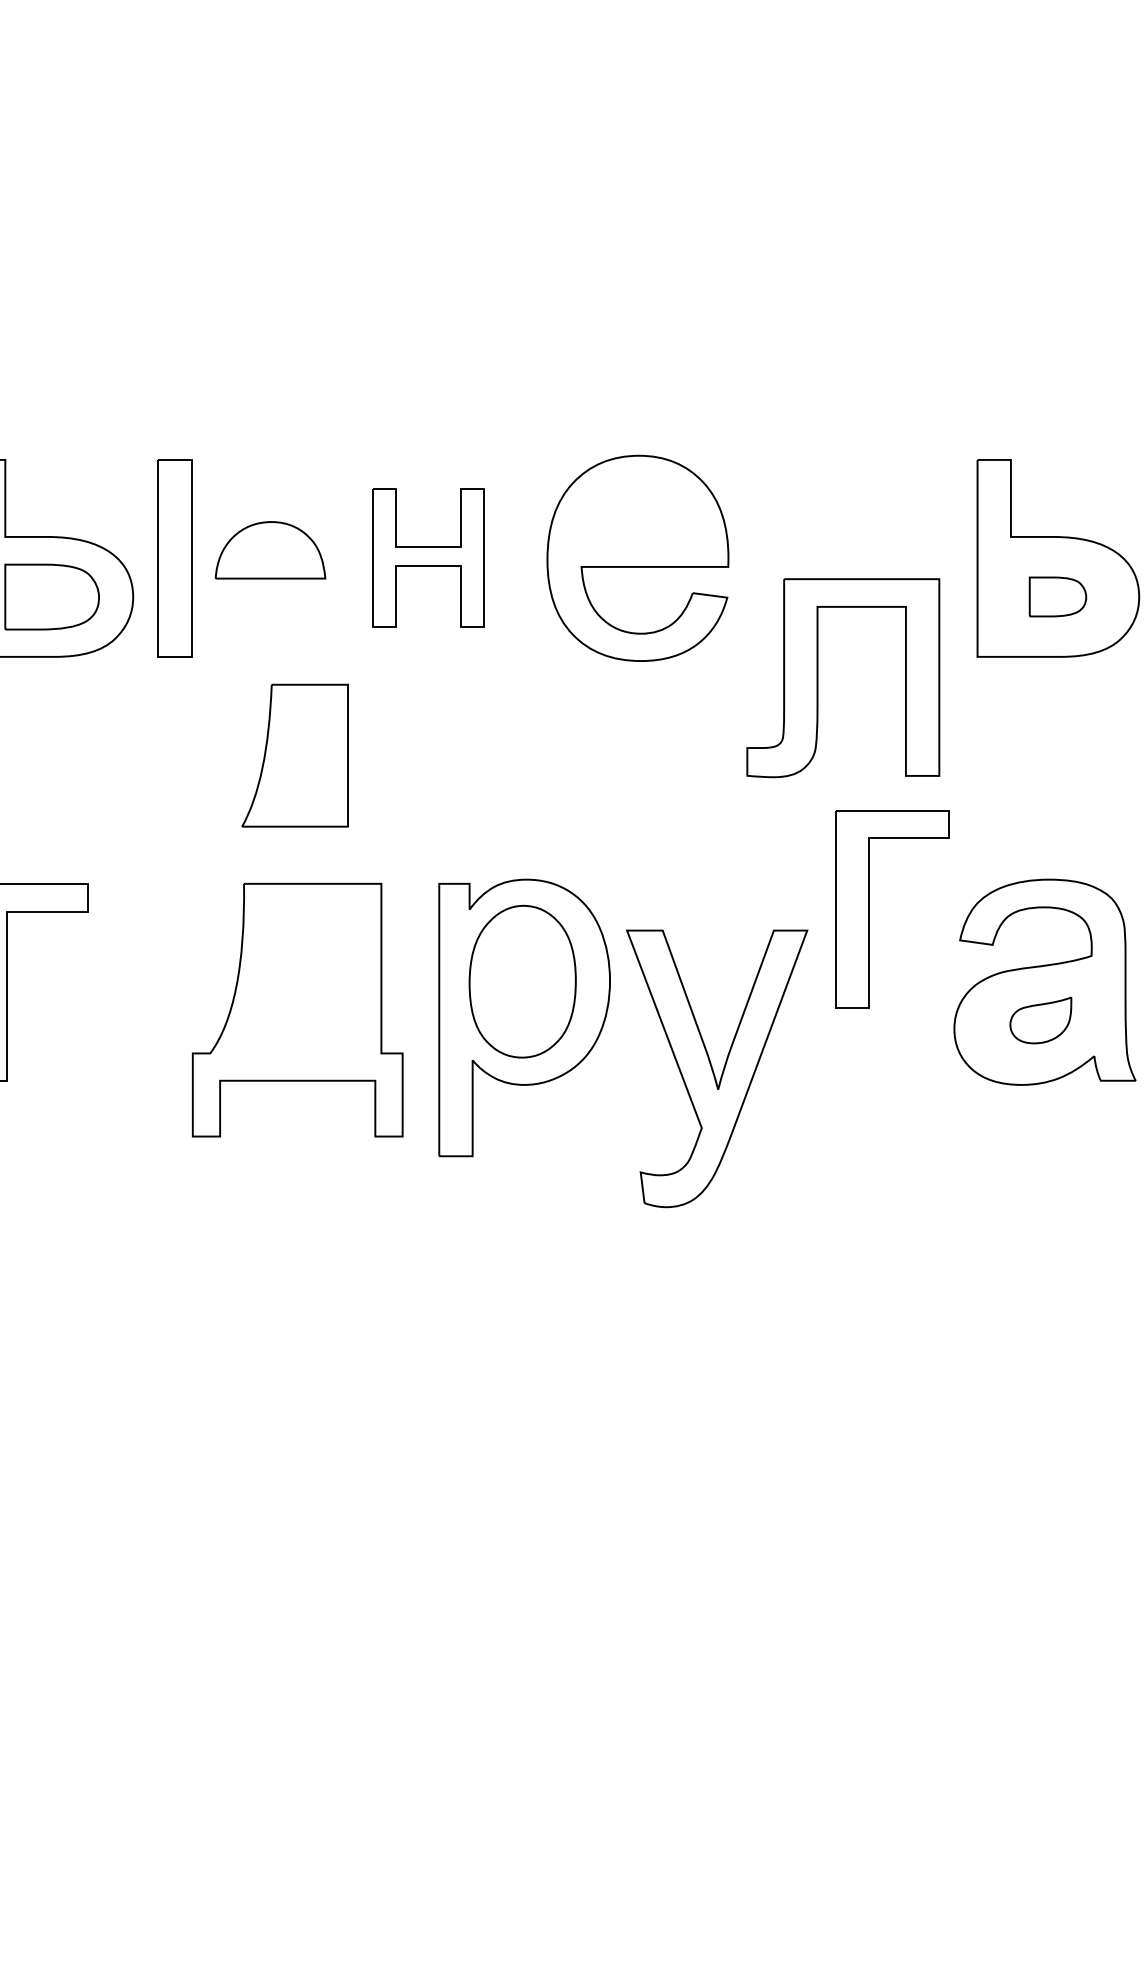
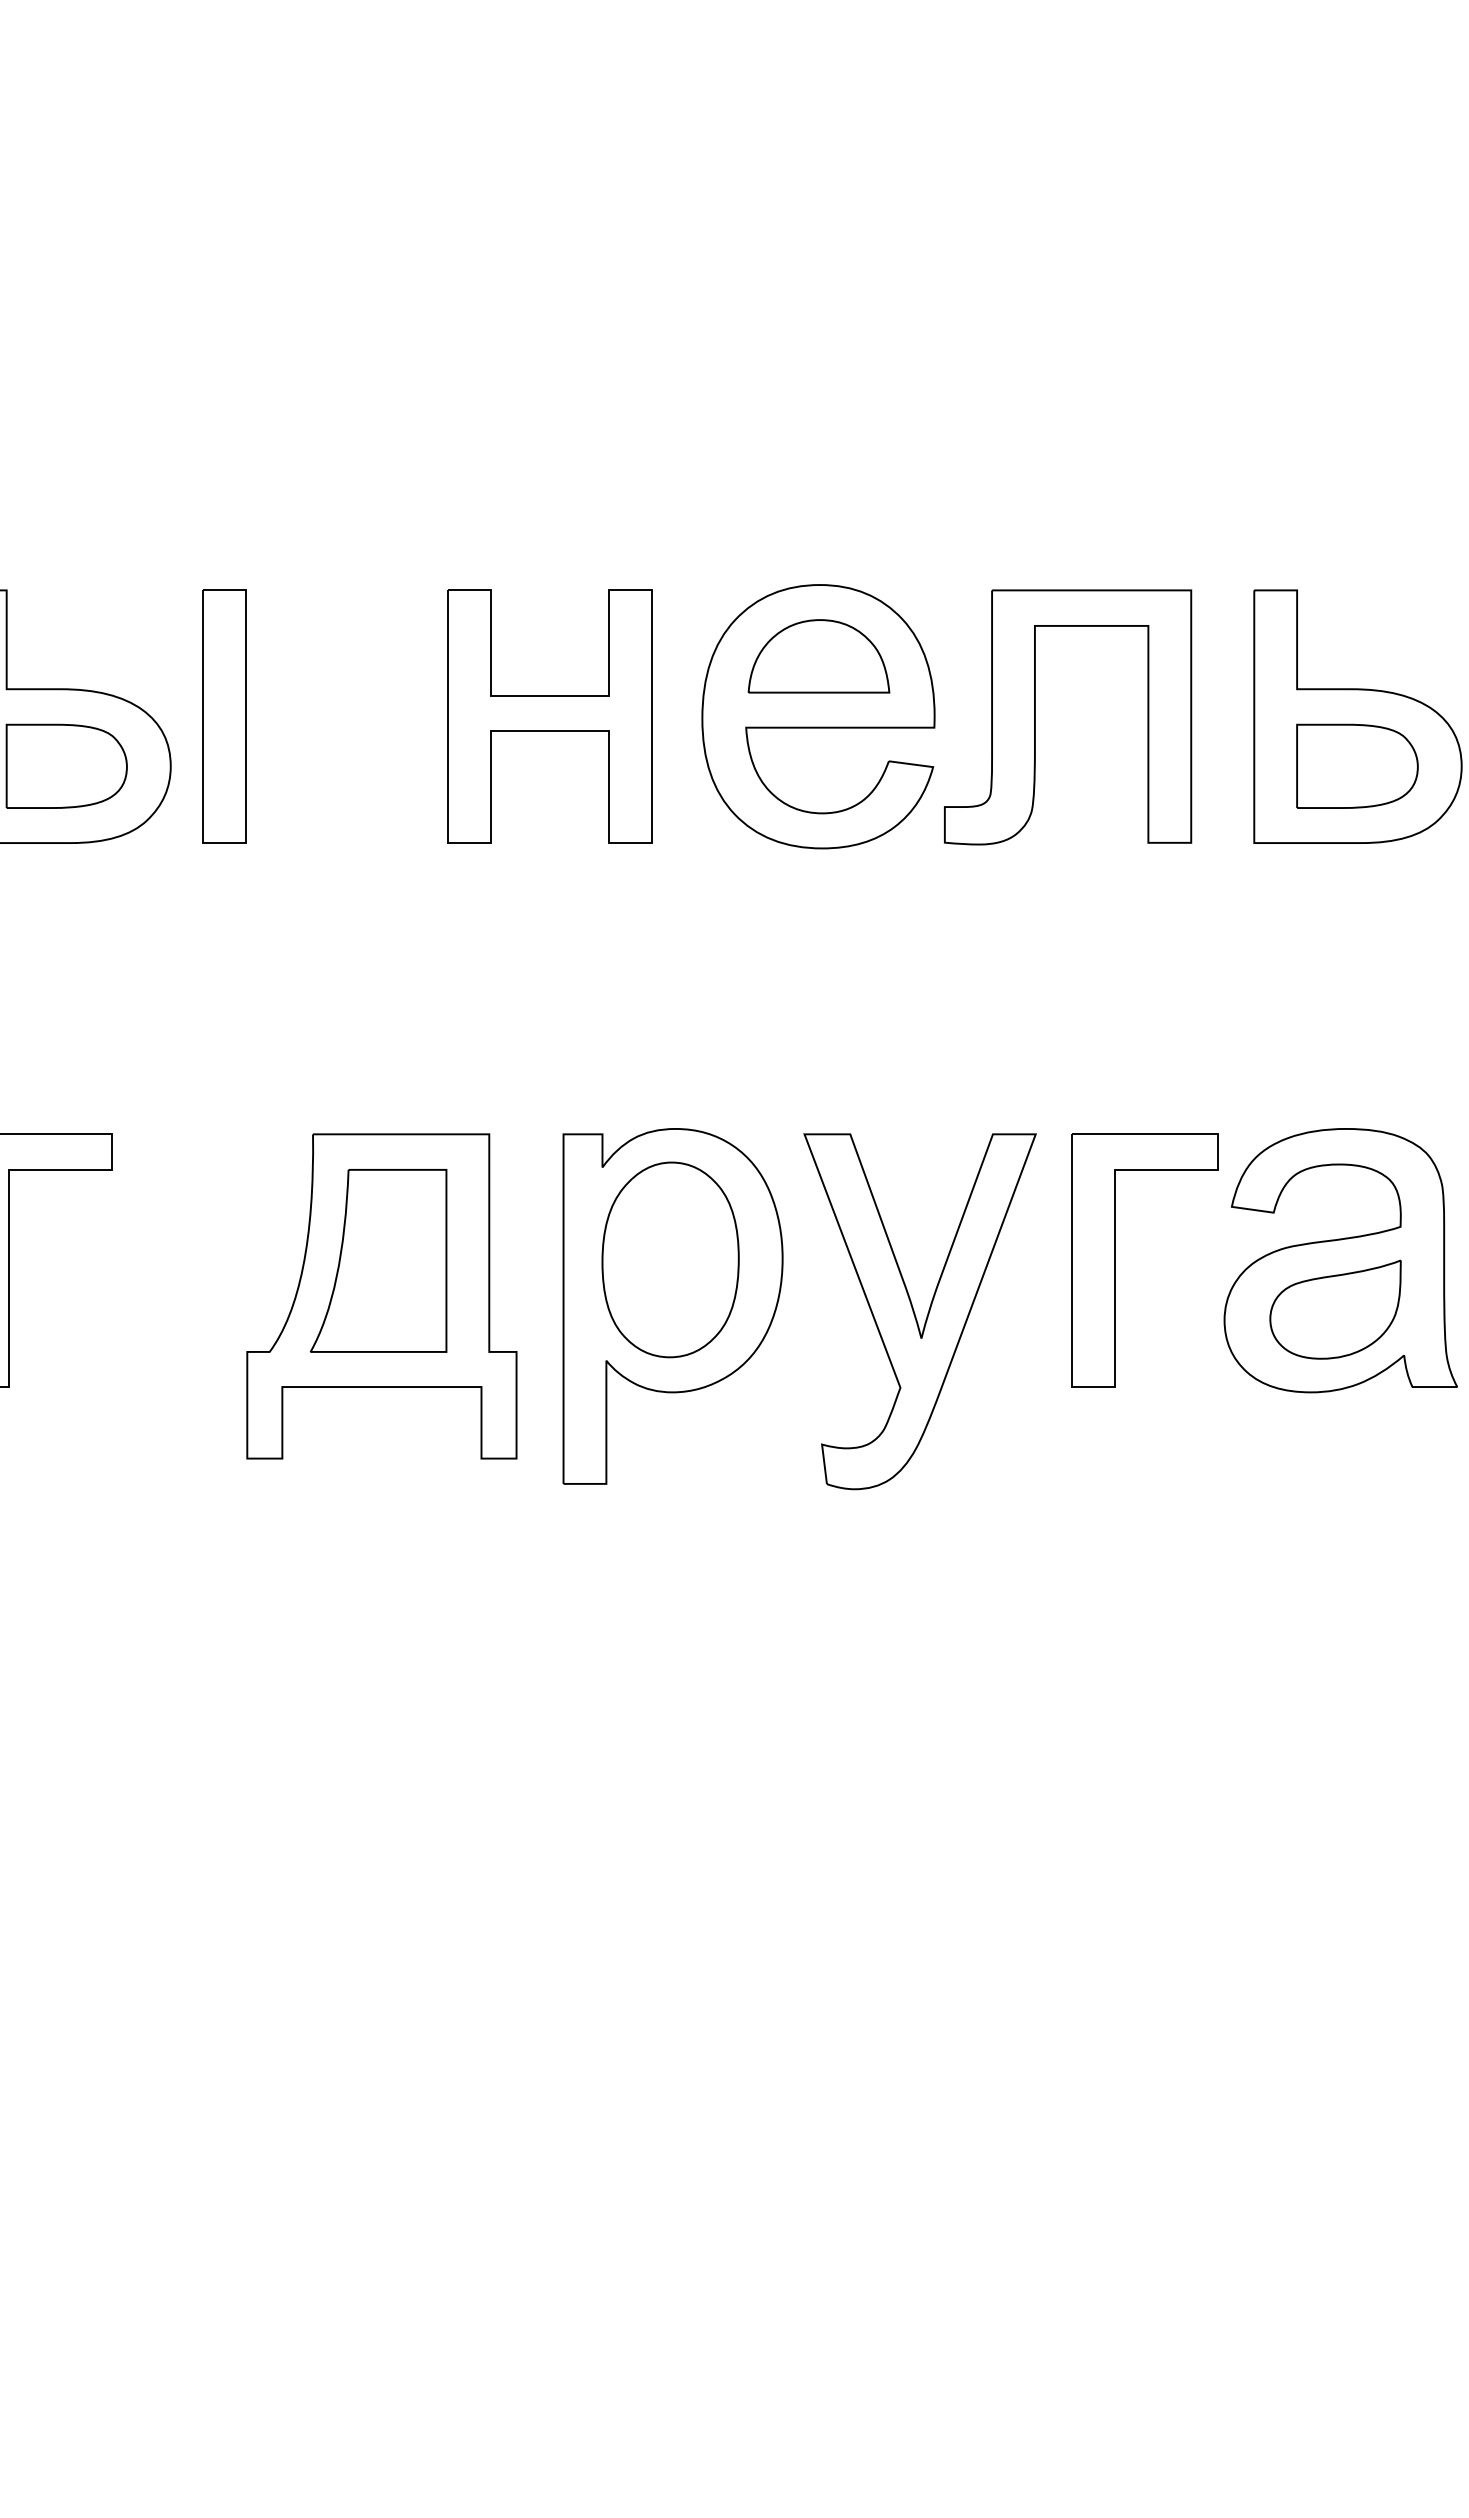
part: (270, 550) -> (818, 656), moved
part: (428, 558) -> (549, 716), size x1.43
part: (1058, 596) -> (1357, 765), size x1.67
part: (817, 678) -> (1035, 717), moved
part: (295, 755) -> (378, 1260), moved
part: (869, 908) -> (1115, 1260), moved
part: (1040, 1020) -> (1335, 1309), size x1.67
part: (716, 1068) -> (919, 1311), moved

